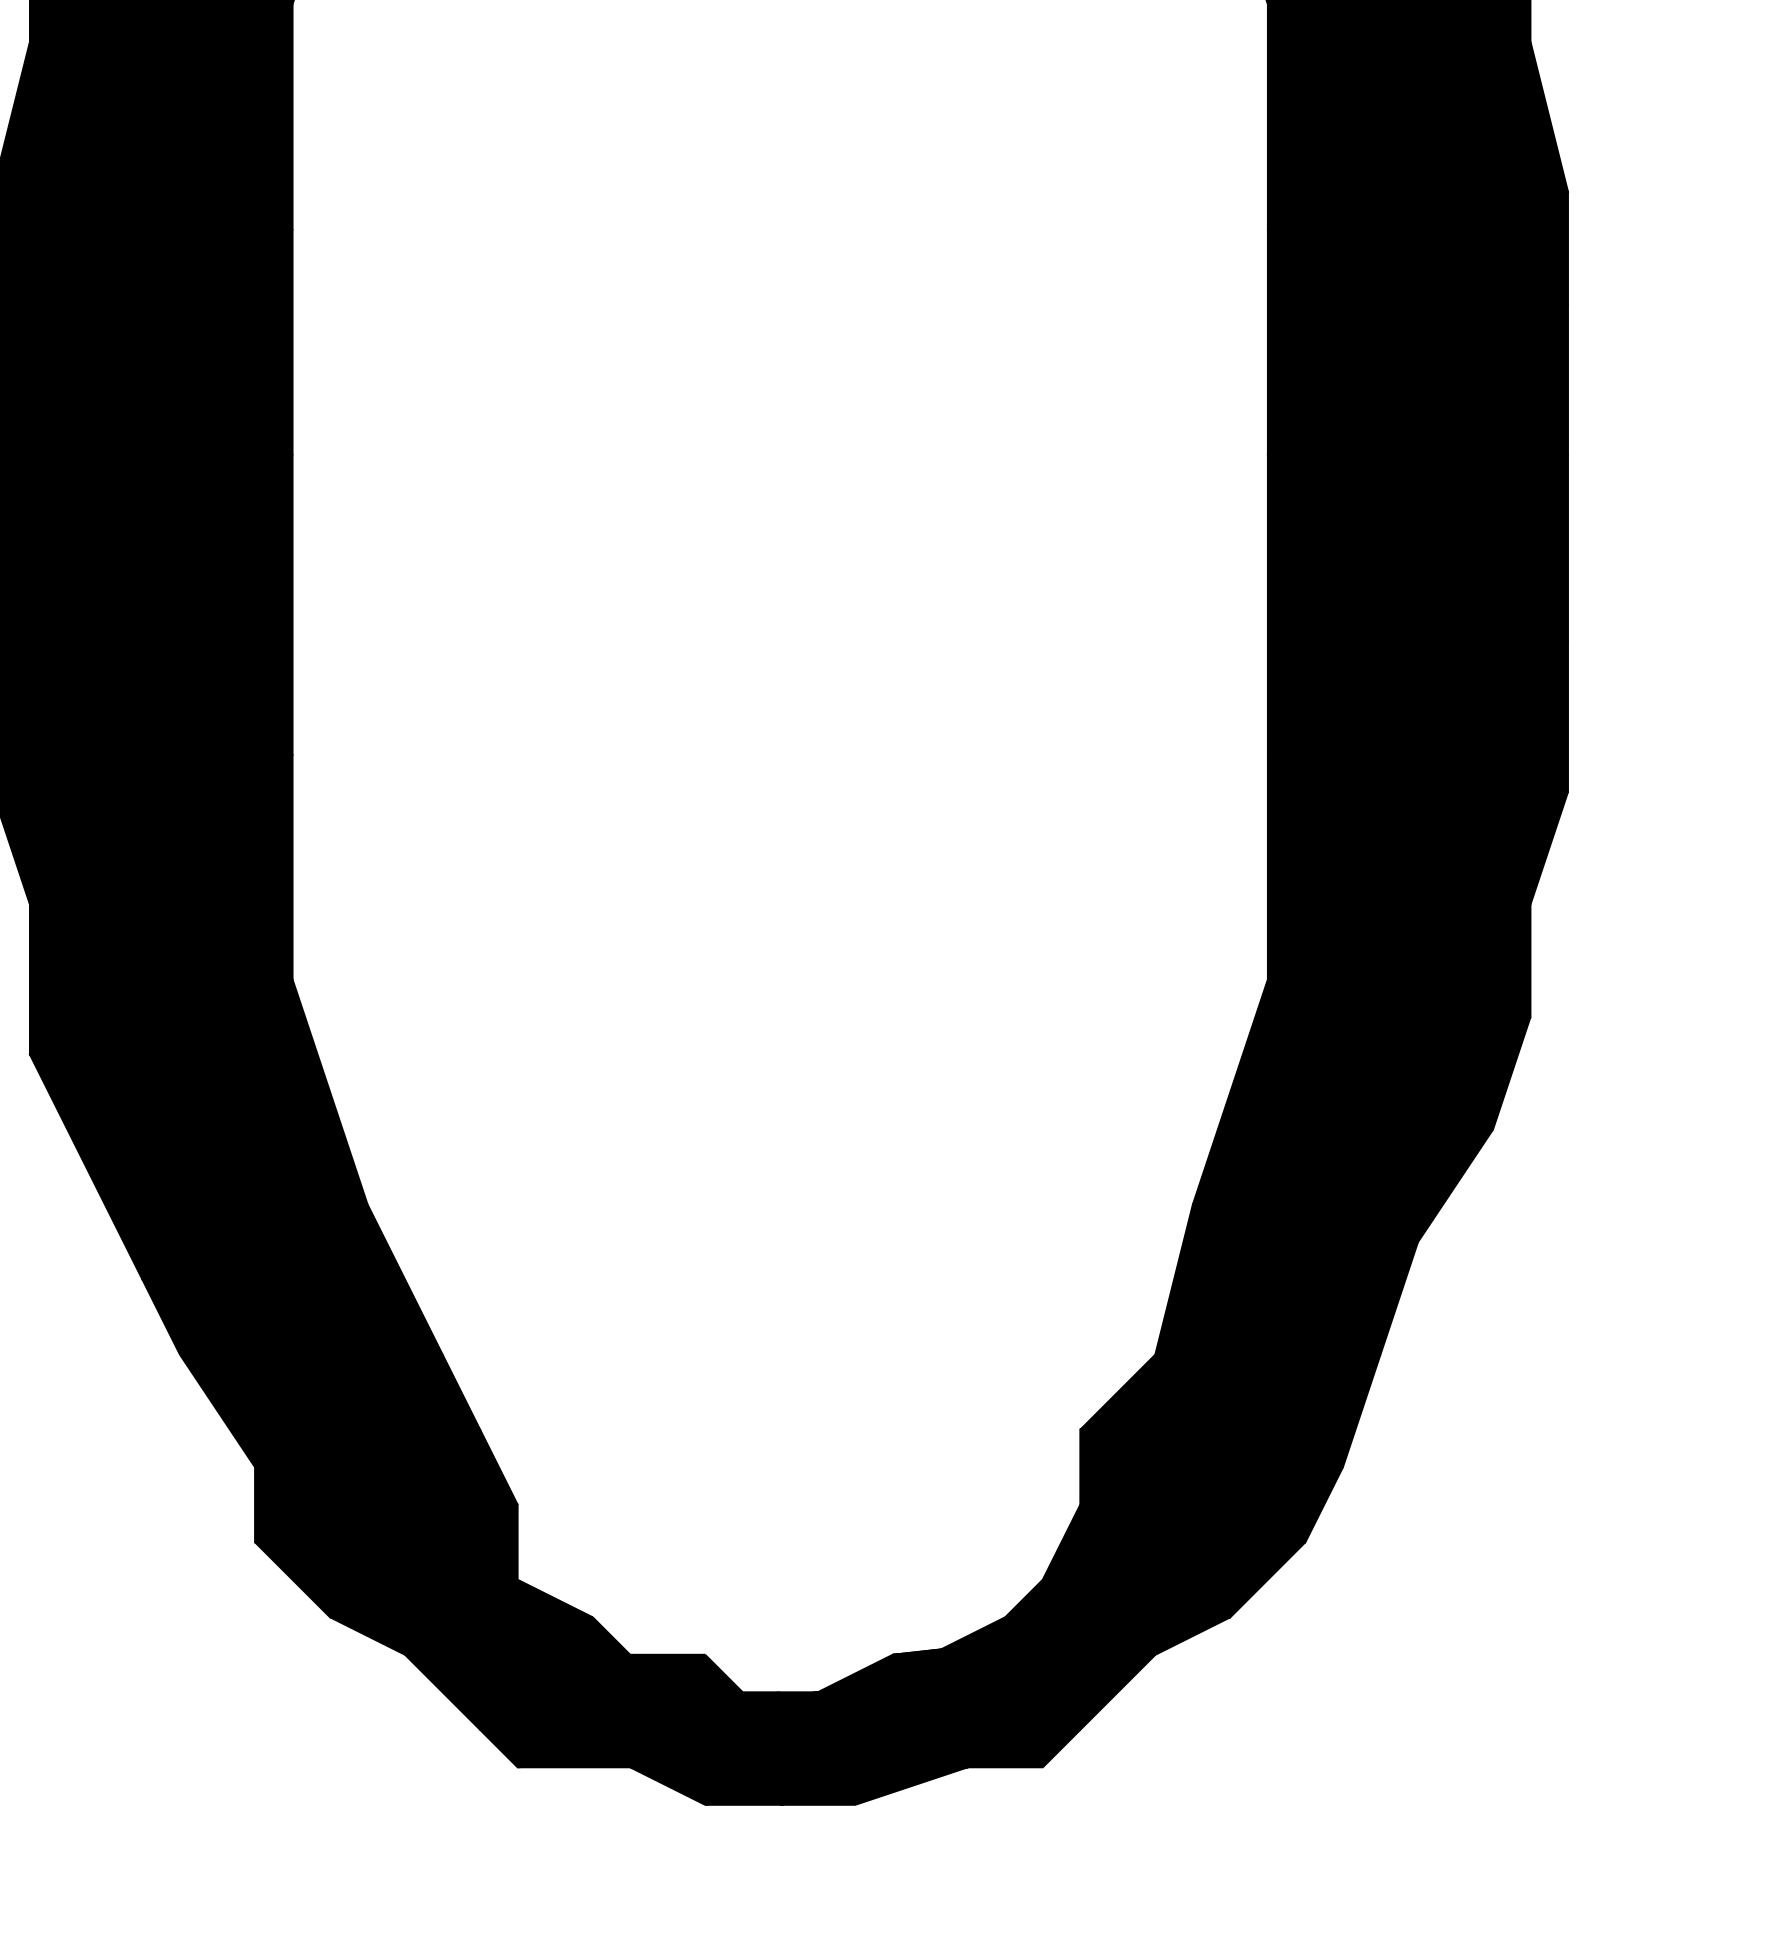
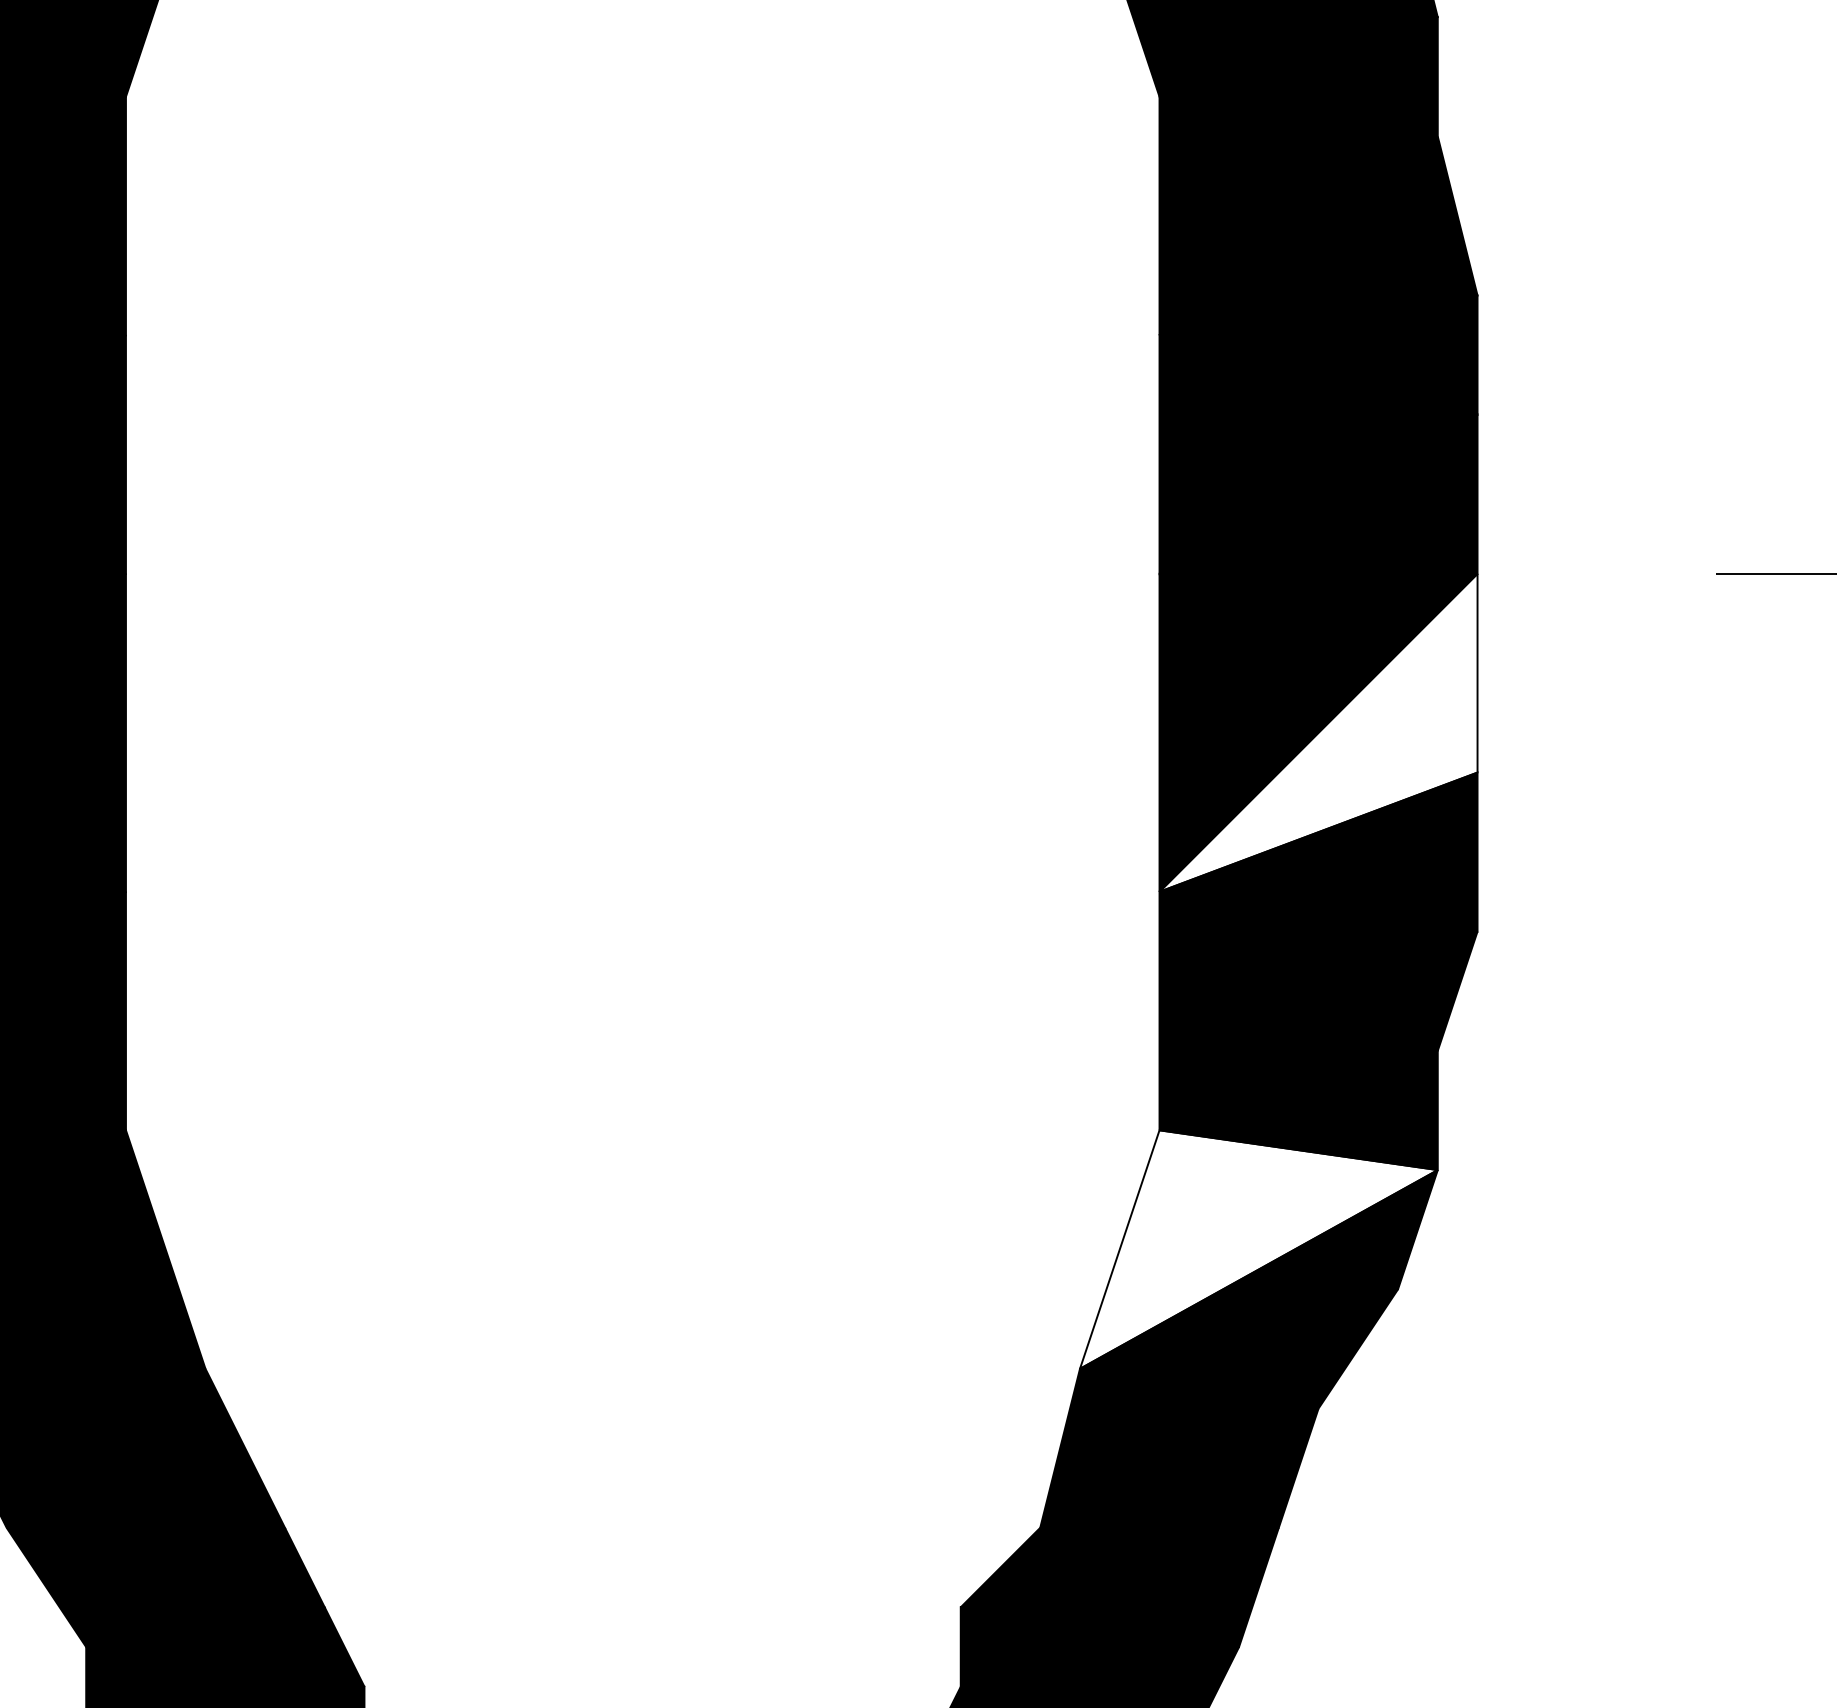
fill: (1417, 604) -> (1318, 732), removed
fill: (1361, 1091) -> (1258, 1248), removed

